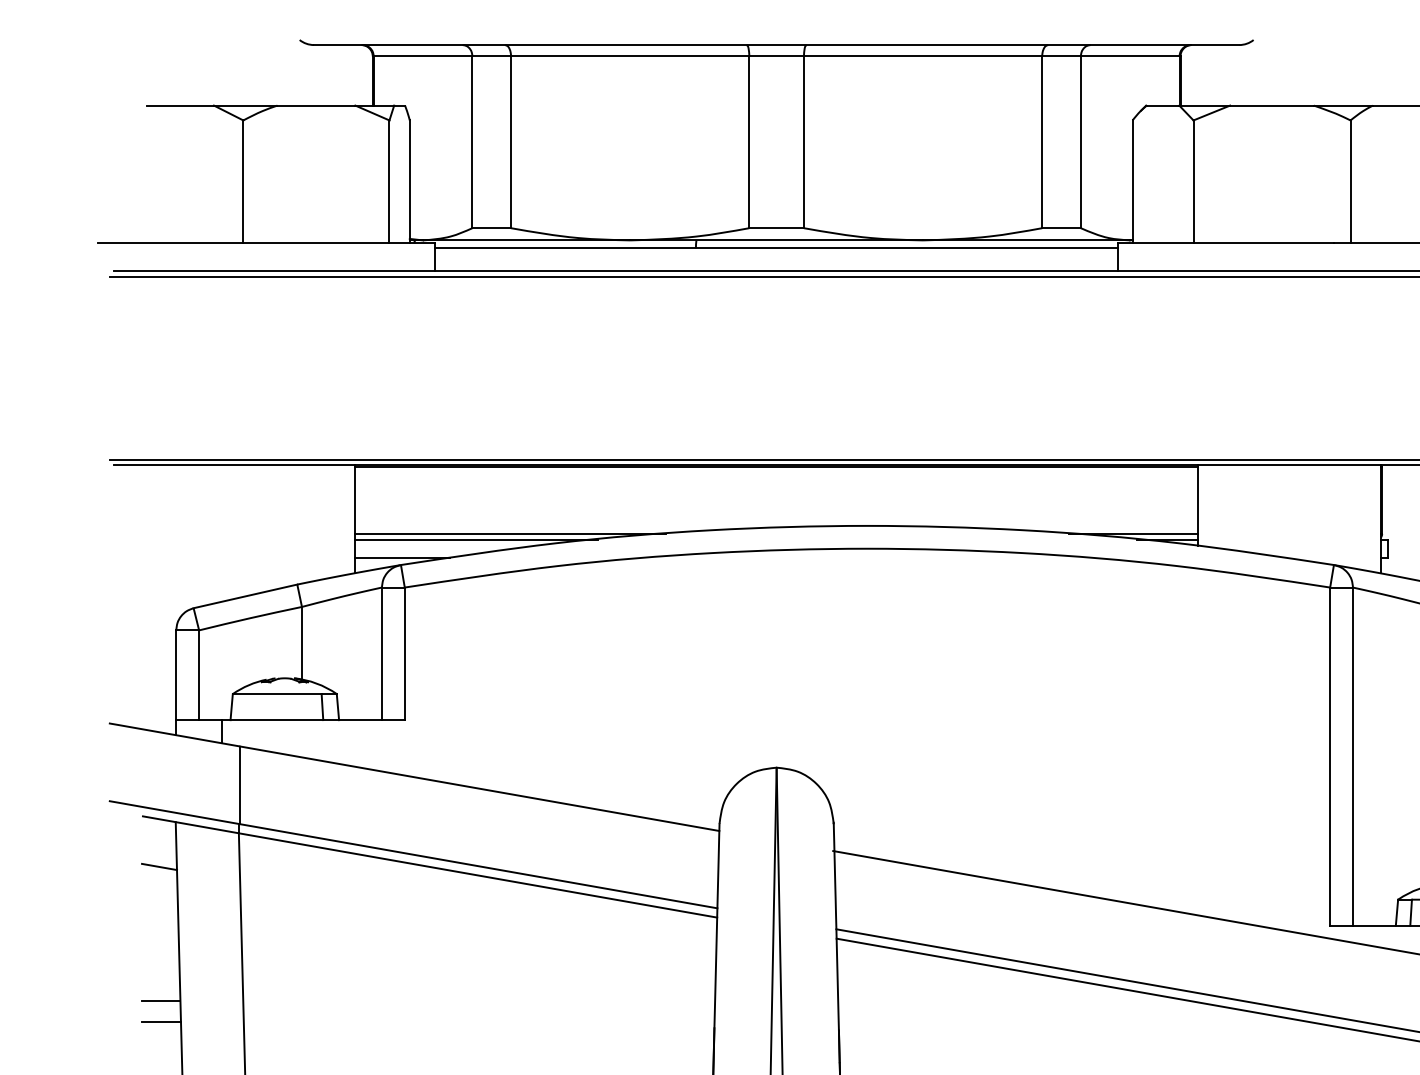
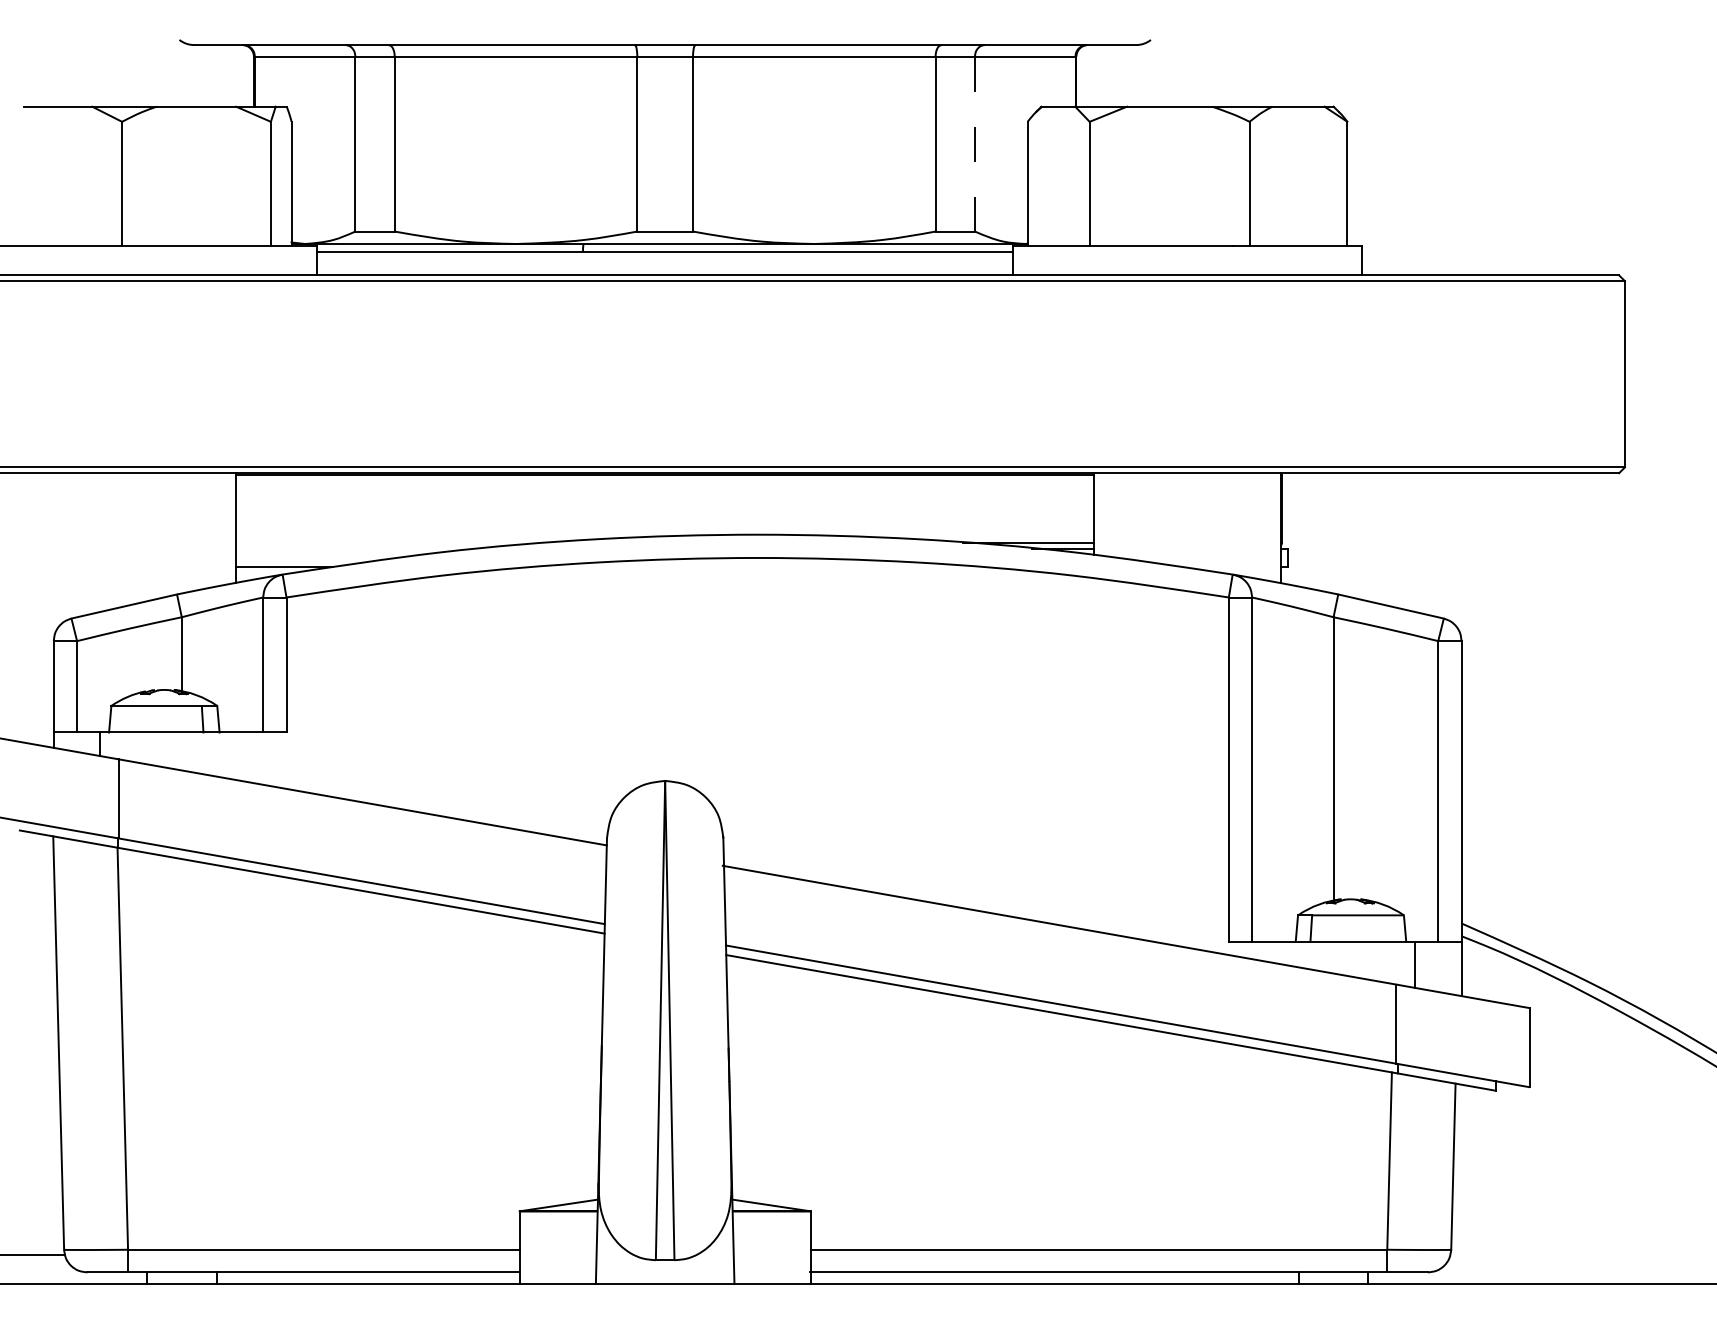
line: (1081, 141) -> (975, 143), solid -> dashed
line: (509, 533) -> (393, 542), removed
line: (476, 539) -> (359, 548), removed
line: (159, 866) -> (36, 881), removed
line: (161, 1000) -> (38, 1018), removed
line: (161, 1021) -> (38, 1039), removed

